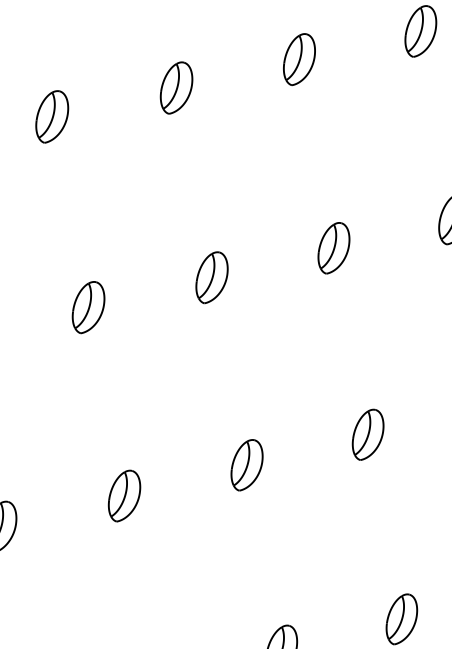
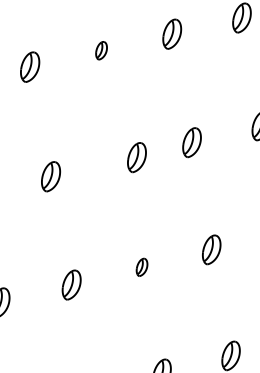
part: (176, 87) -> (101, 50), size x0.6
part: (211, 277) -> (136, 157), moved
part: (246, 465) -> (141, 267), size x0.6

